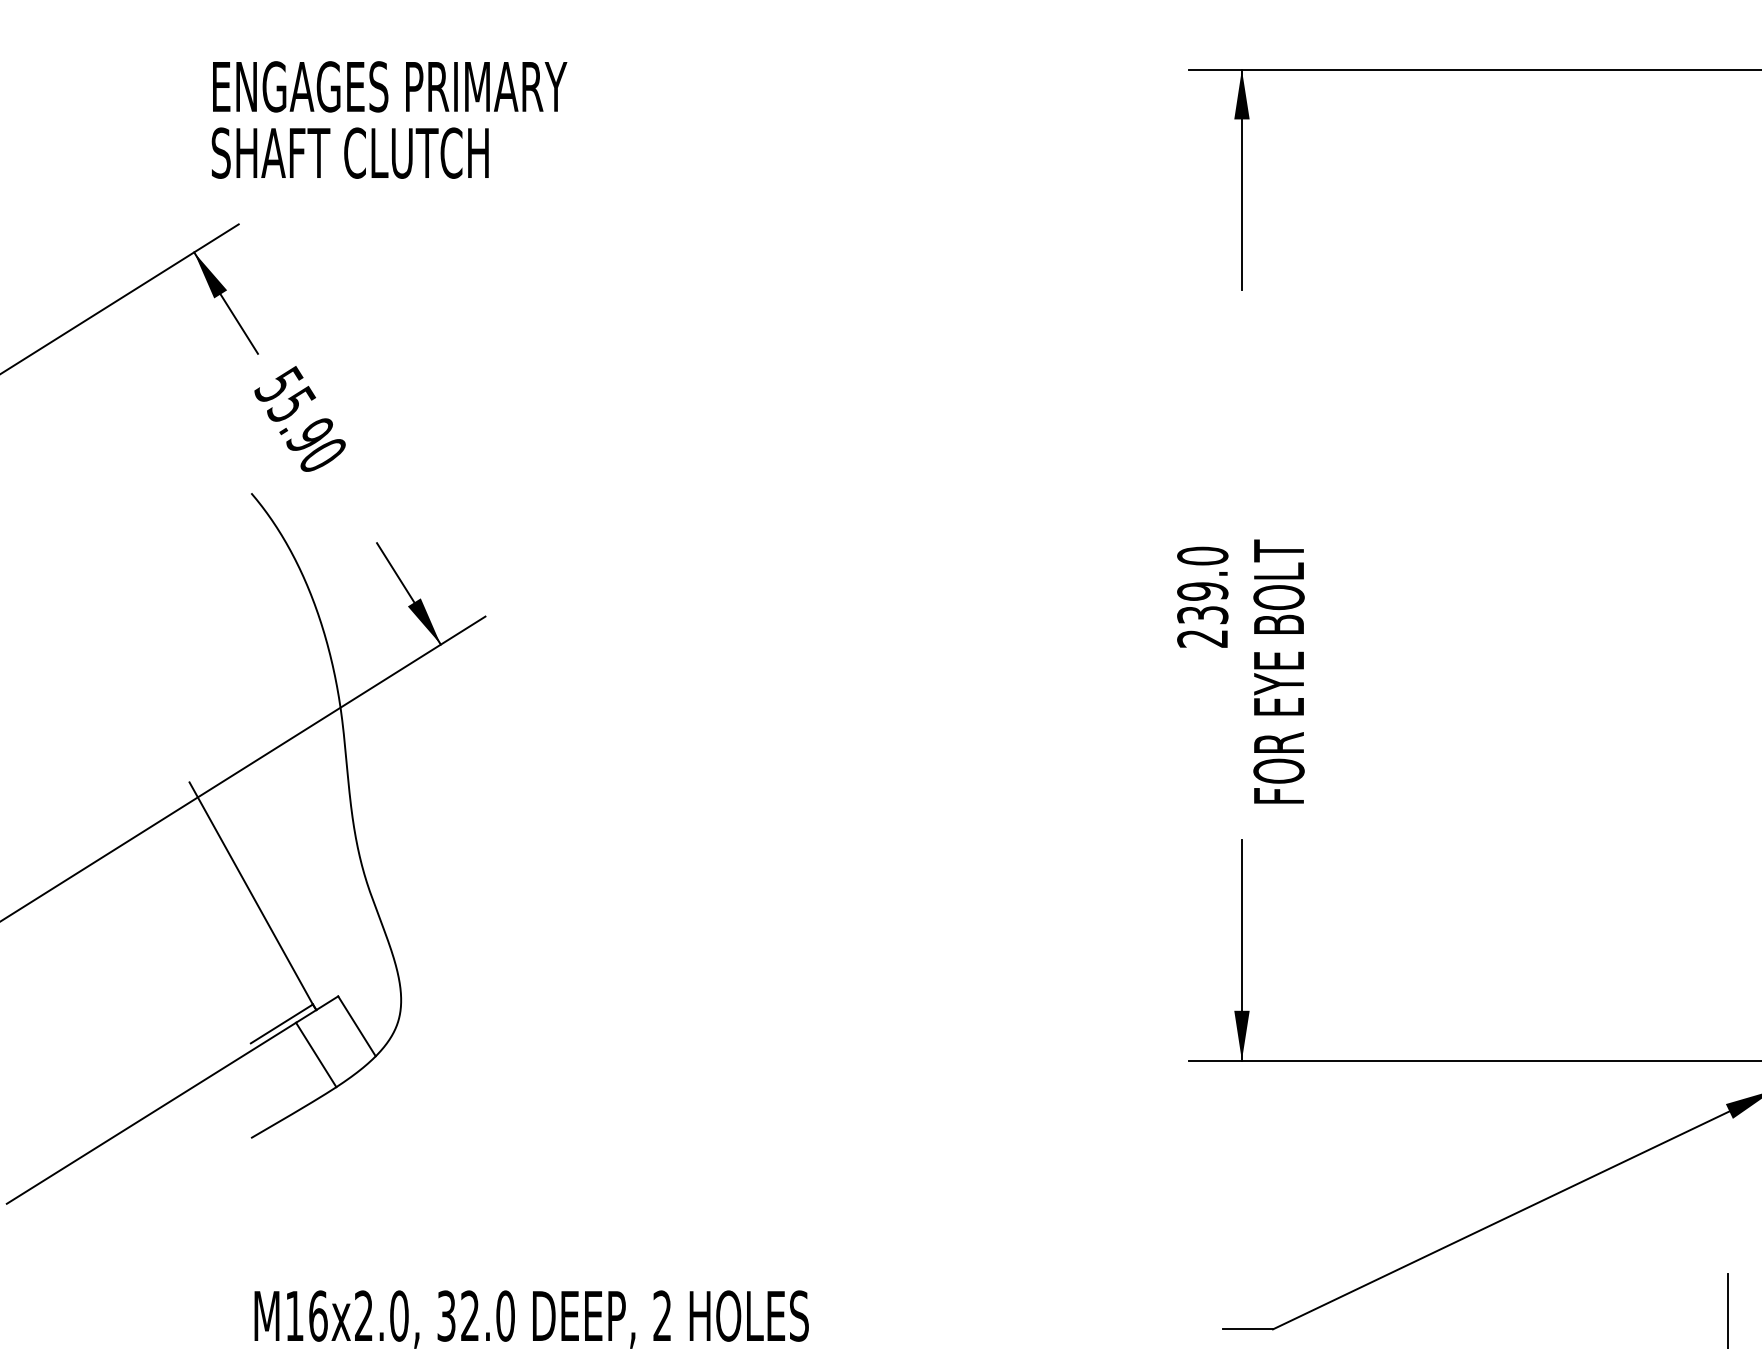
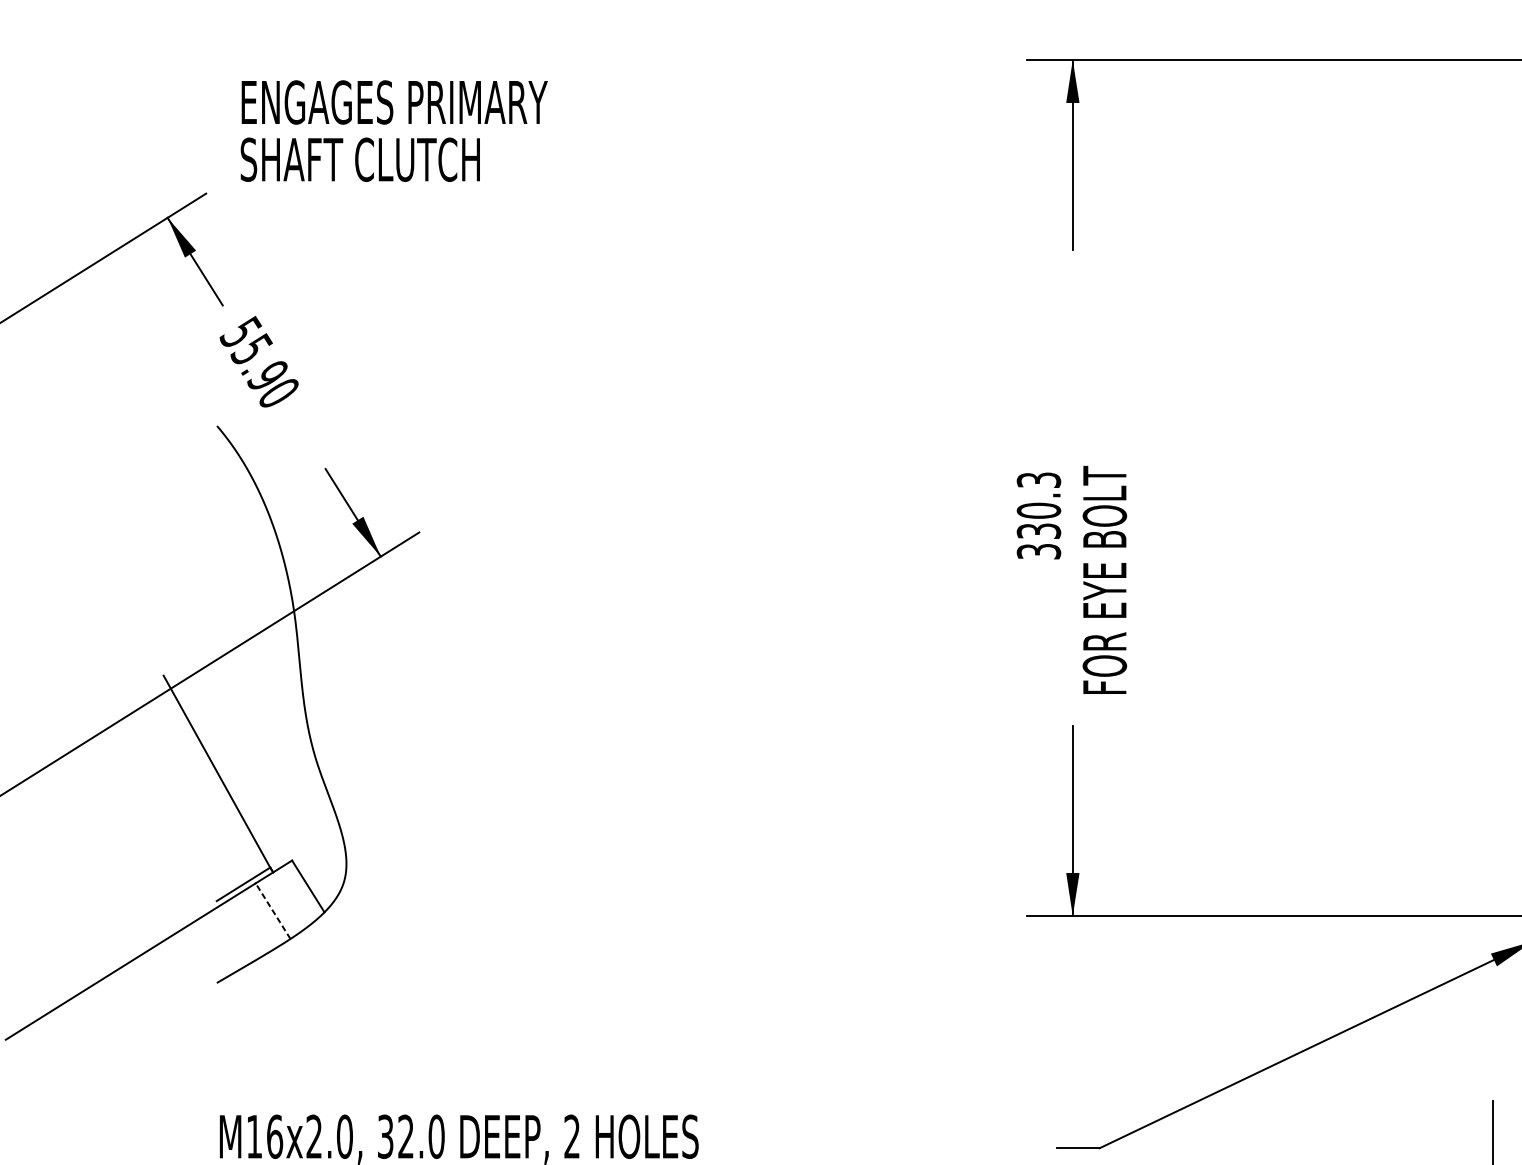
text: (389, 119) -> (394, 130), moved
text: (1202, 596) -> (1038, 515), 239.0 -> 330.3
line: (316, 1054) -> (273, 910), solid -> dashed

